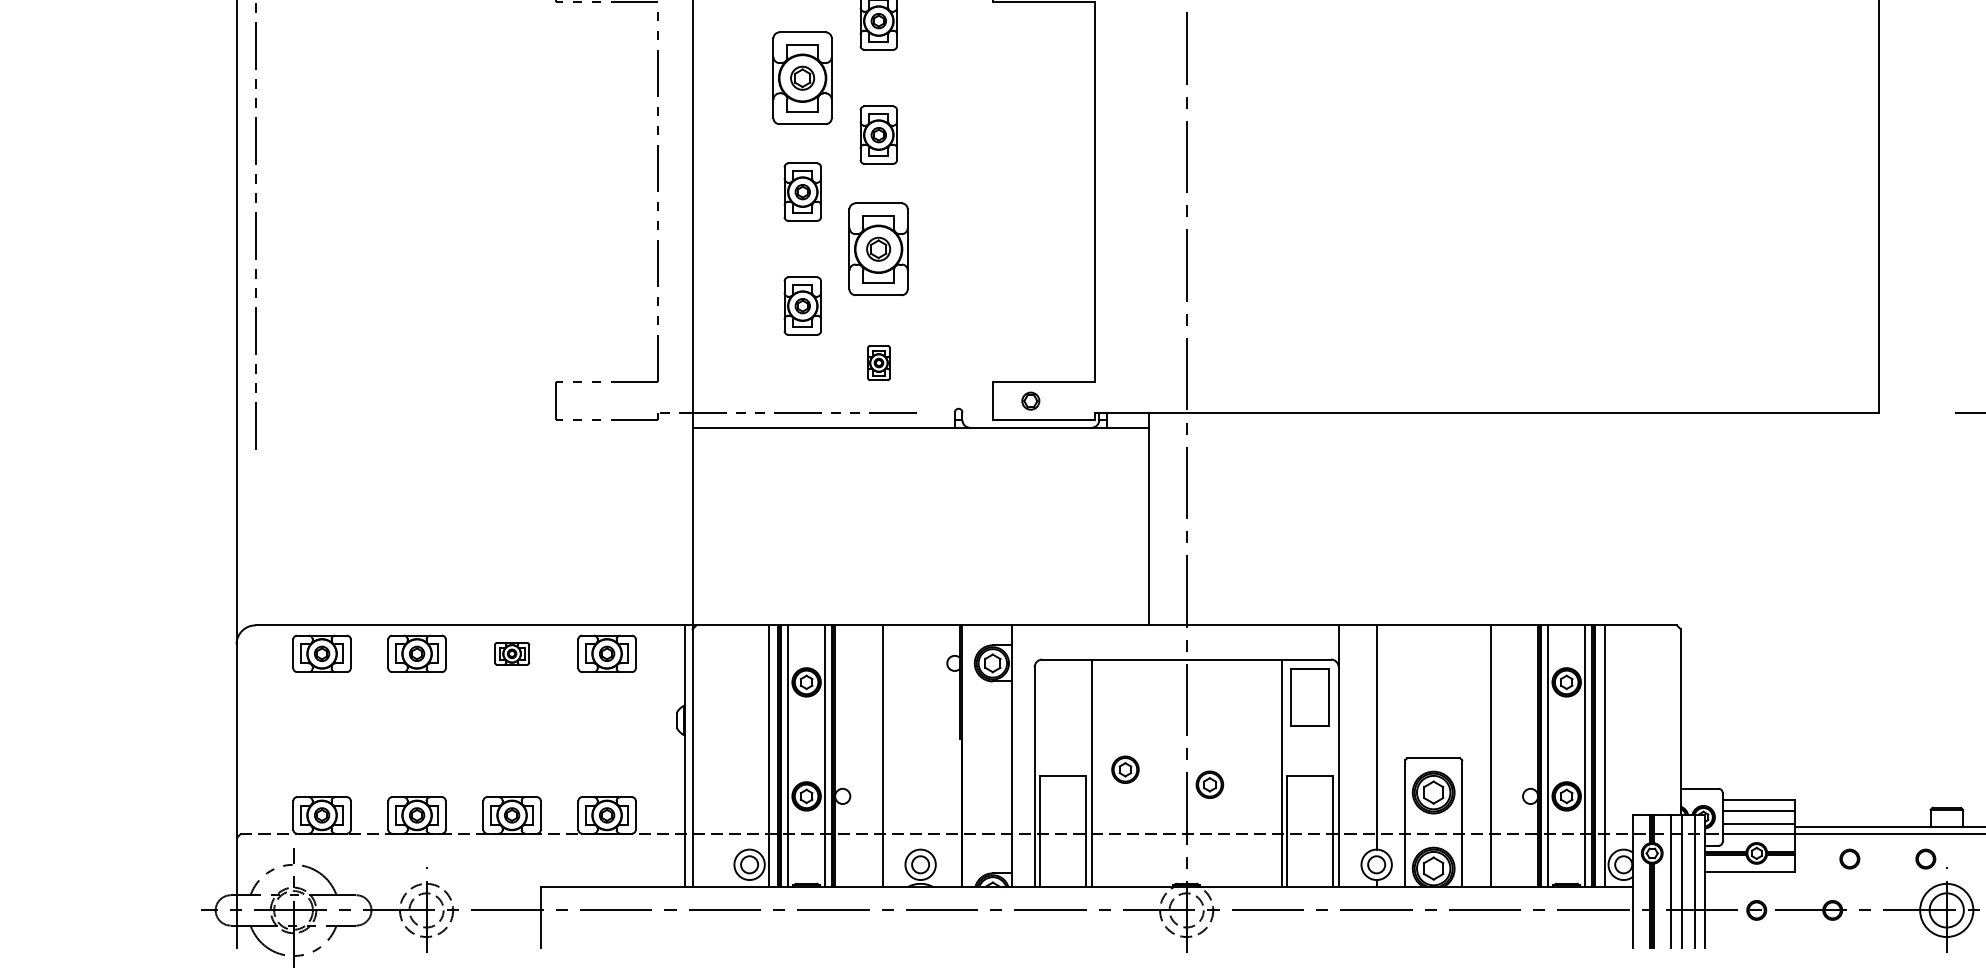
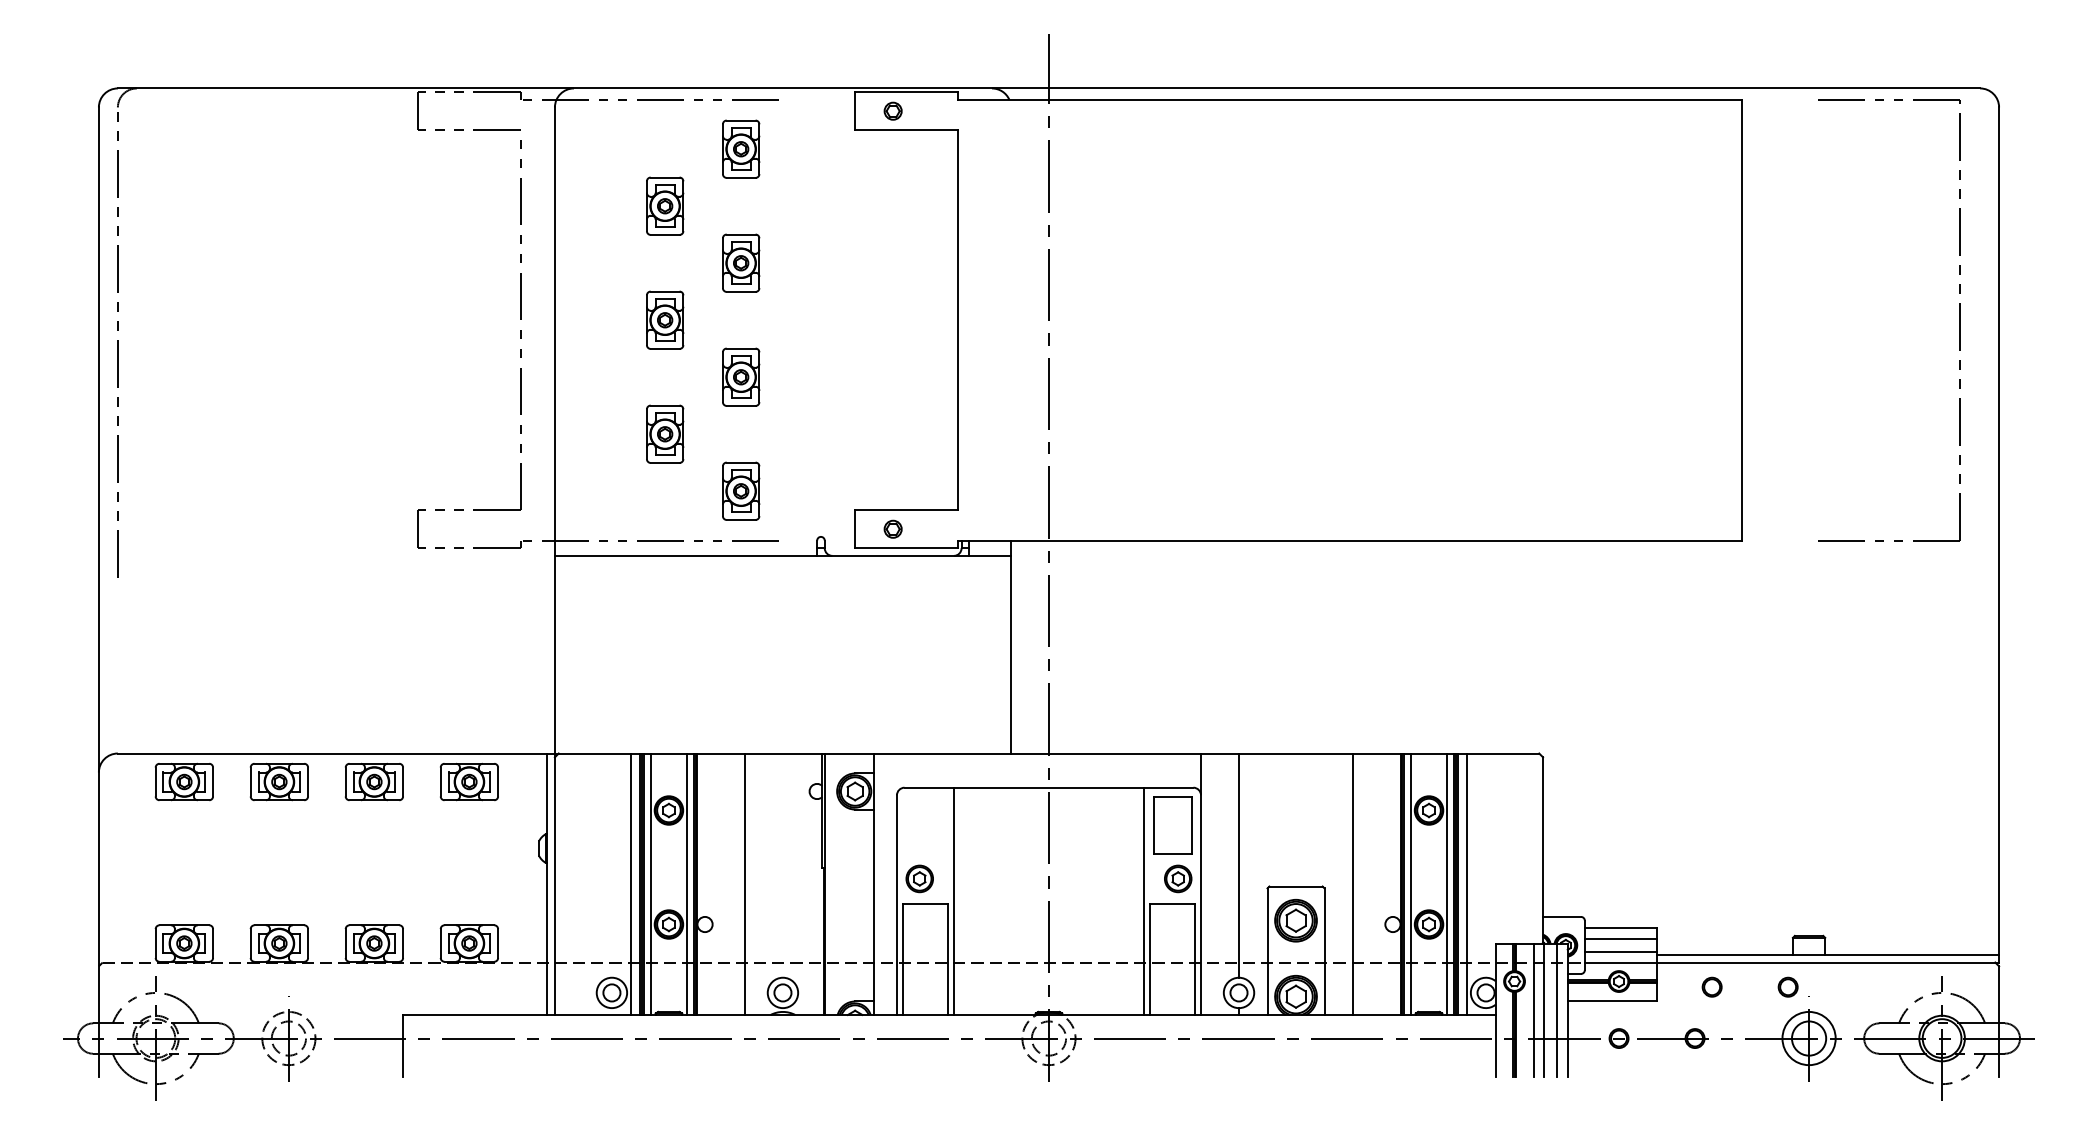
part: (803, 77) -> (665, 205), size x0.62
part: (879, 248) -> (741, 376), size x0.62
part: (879, 362) -> (741, 490), size x1.67
part: (512, 653) -> (374, 781), size x1.67
part: (1125, 769) -> (919, 878), moved
part: (1210, 784) -> (1178, 878), moved

